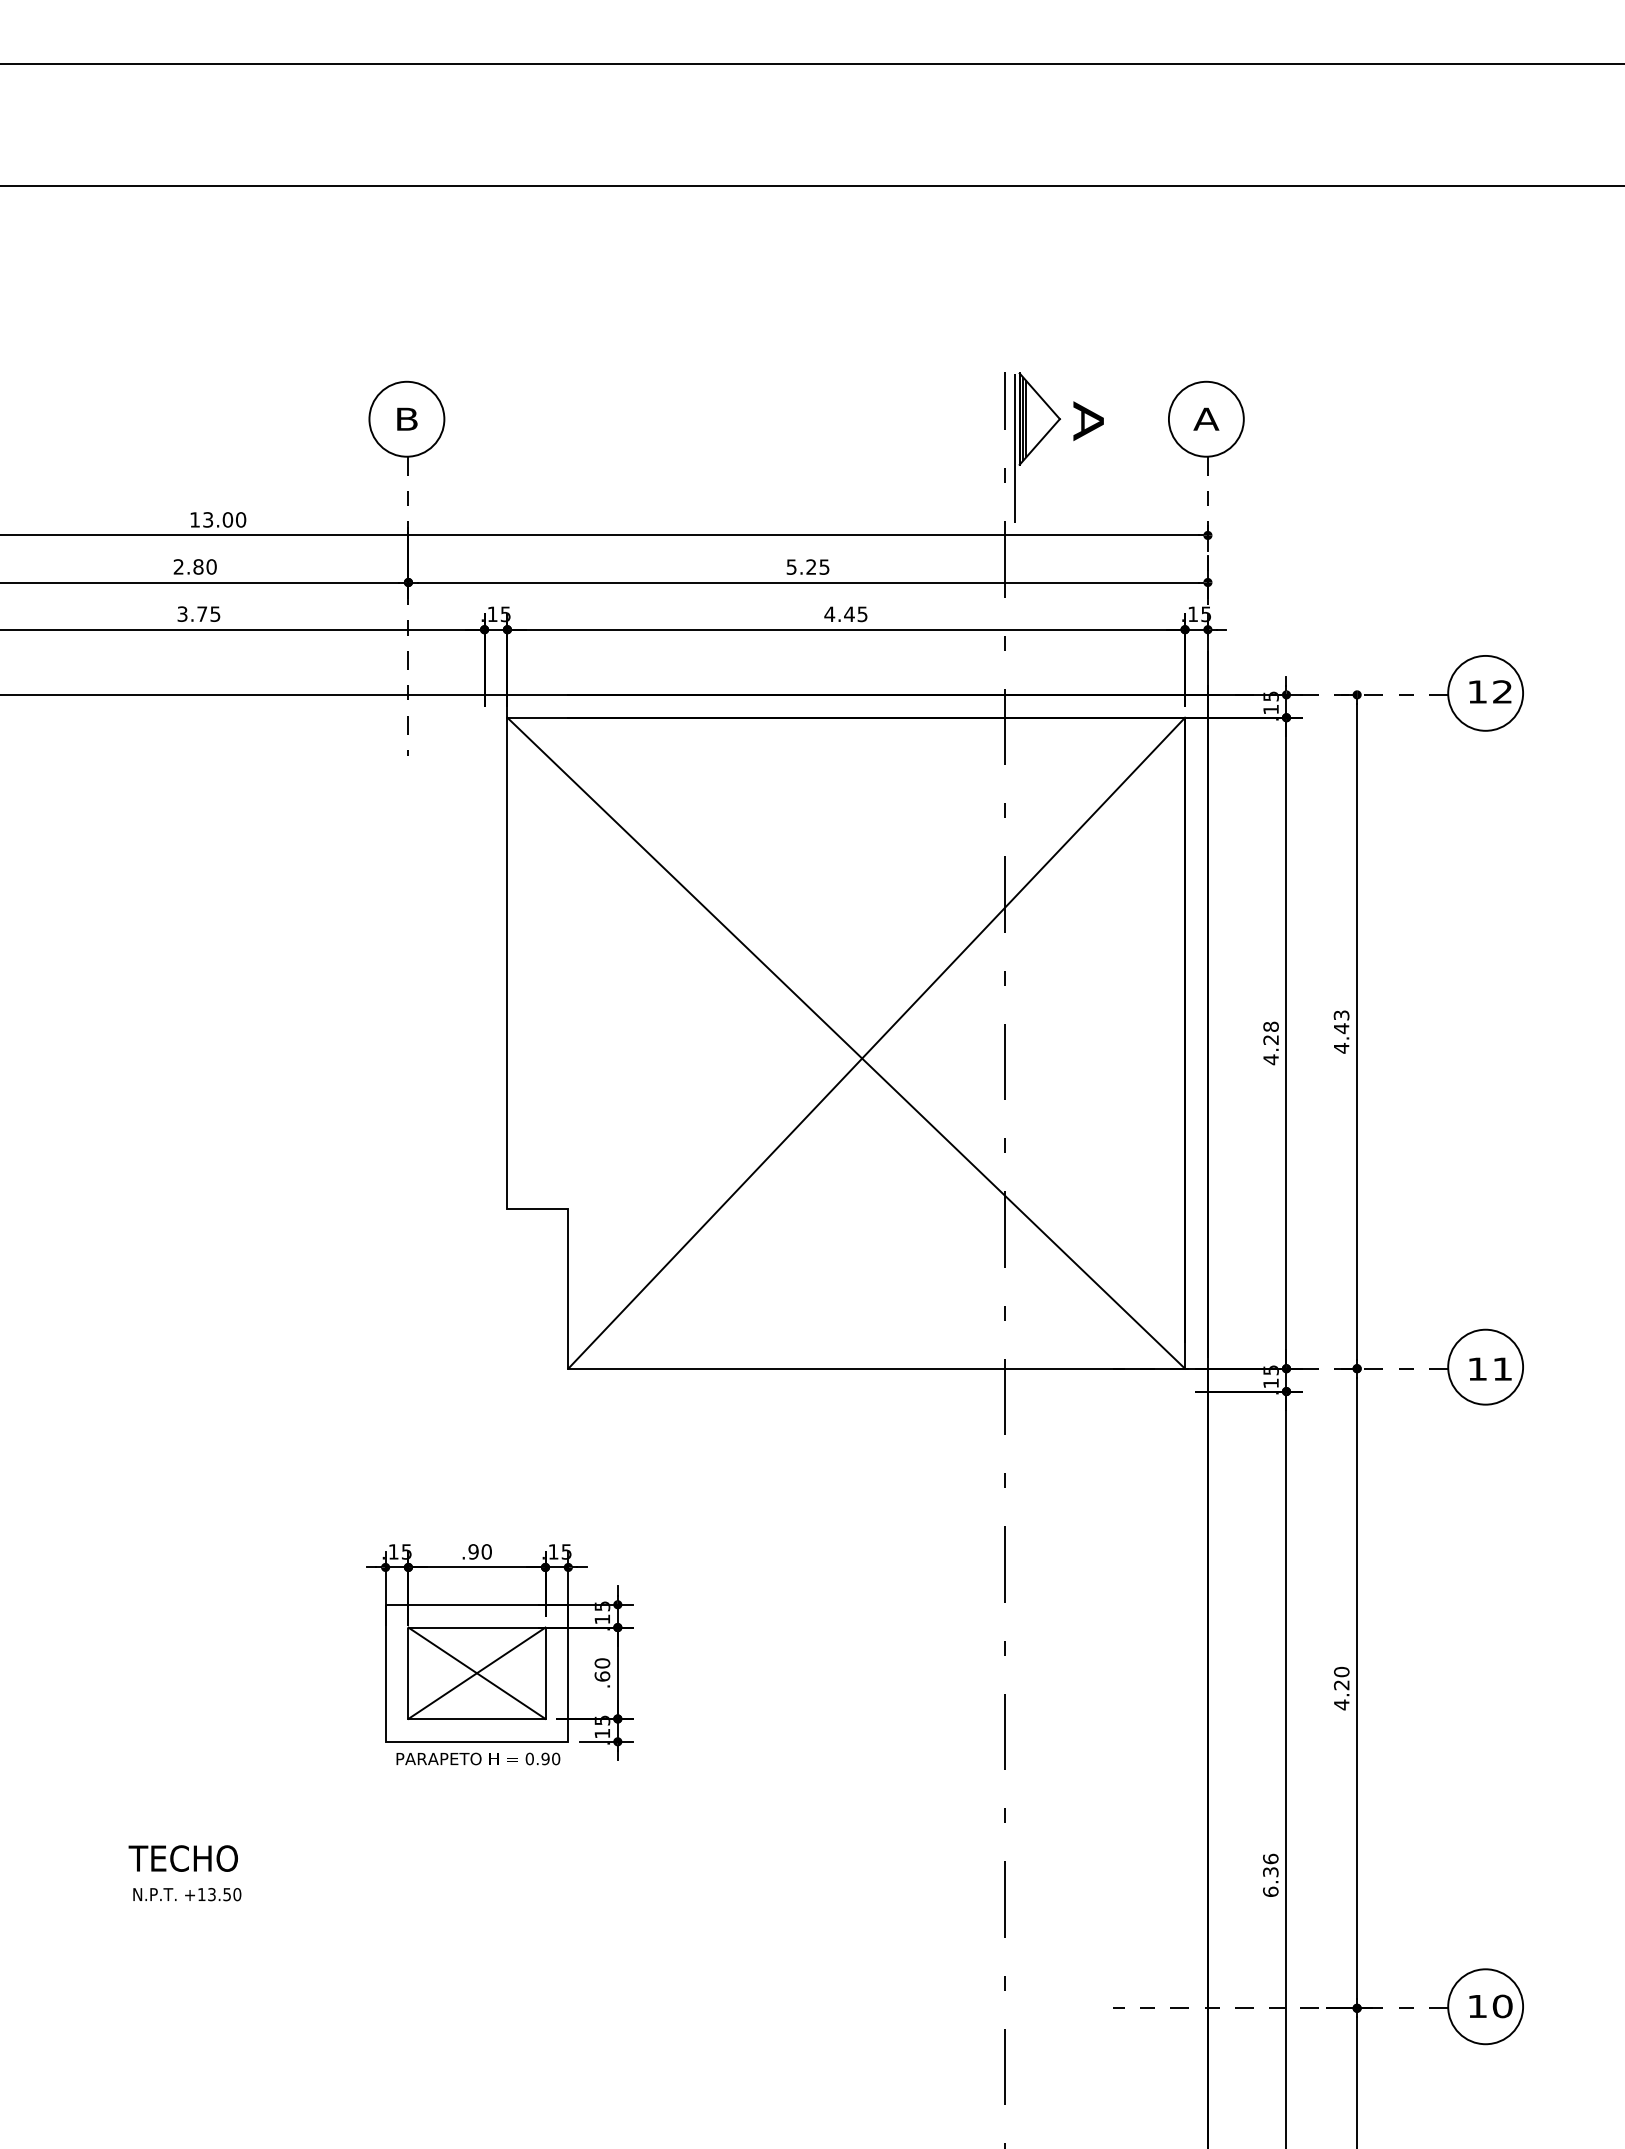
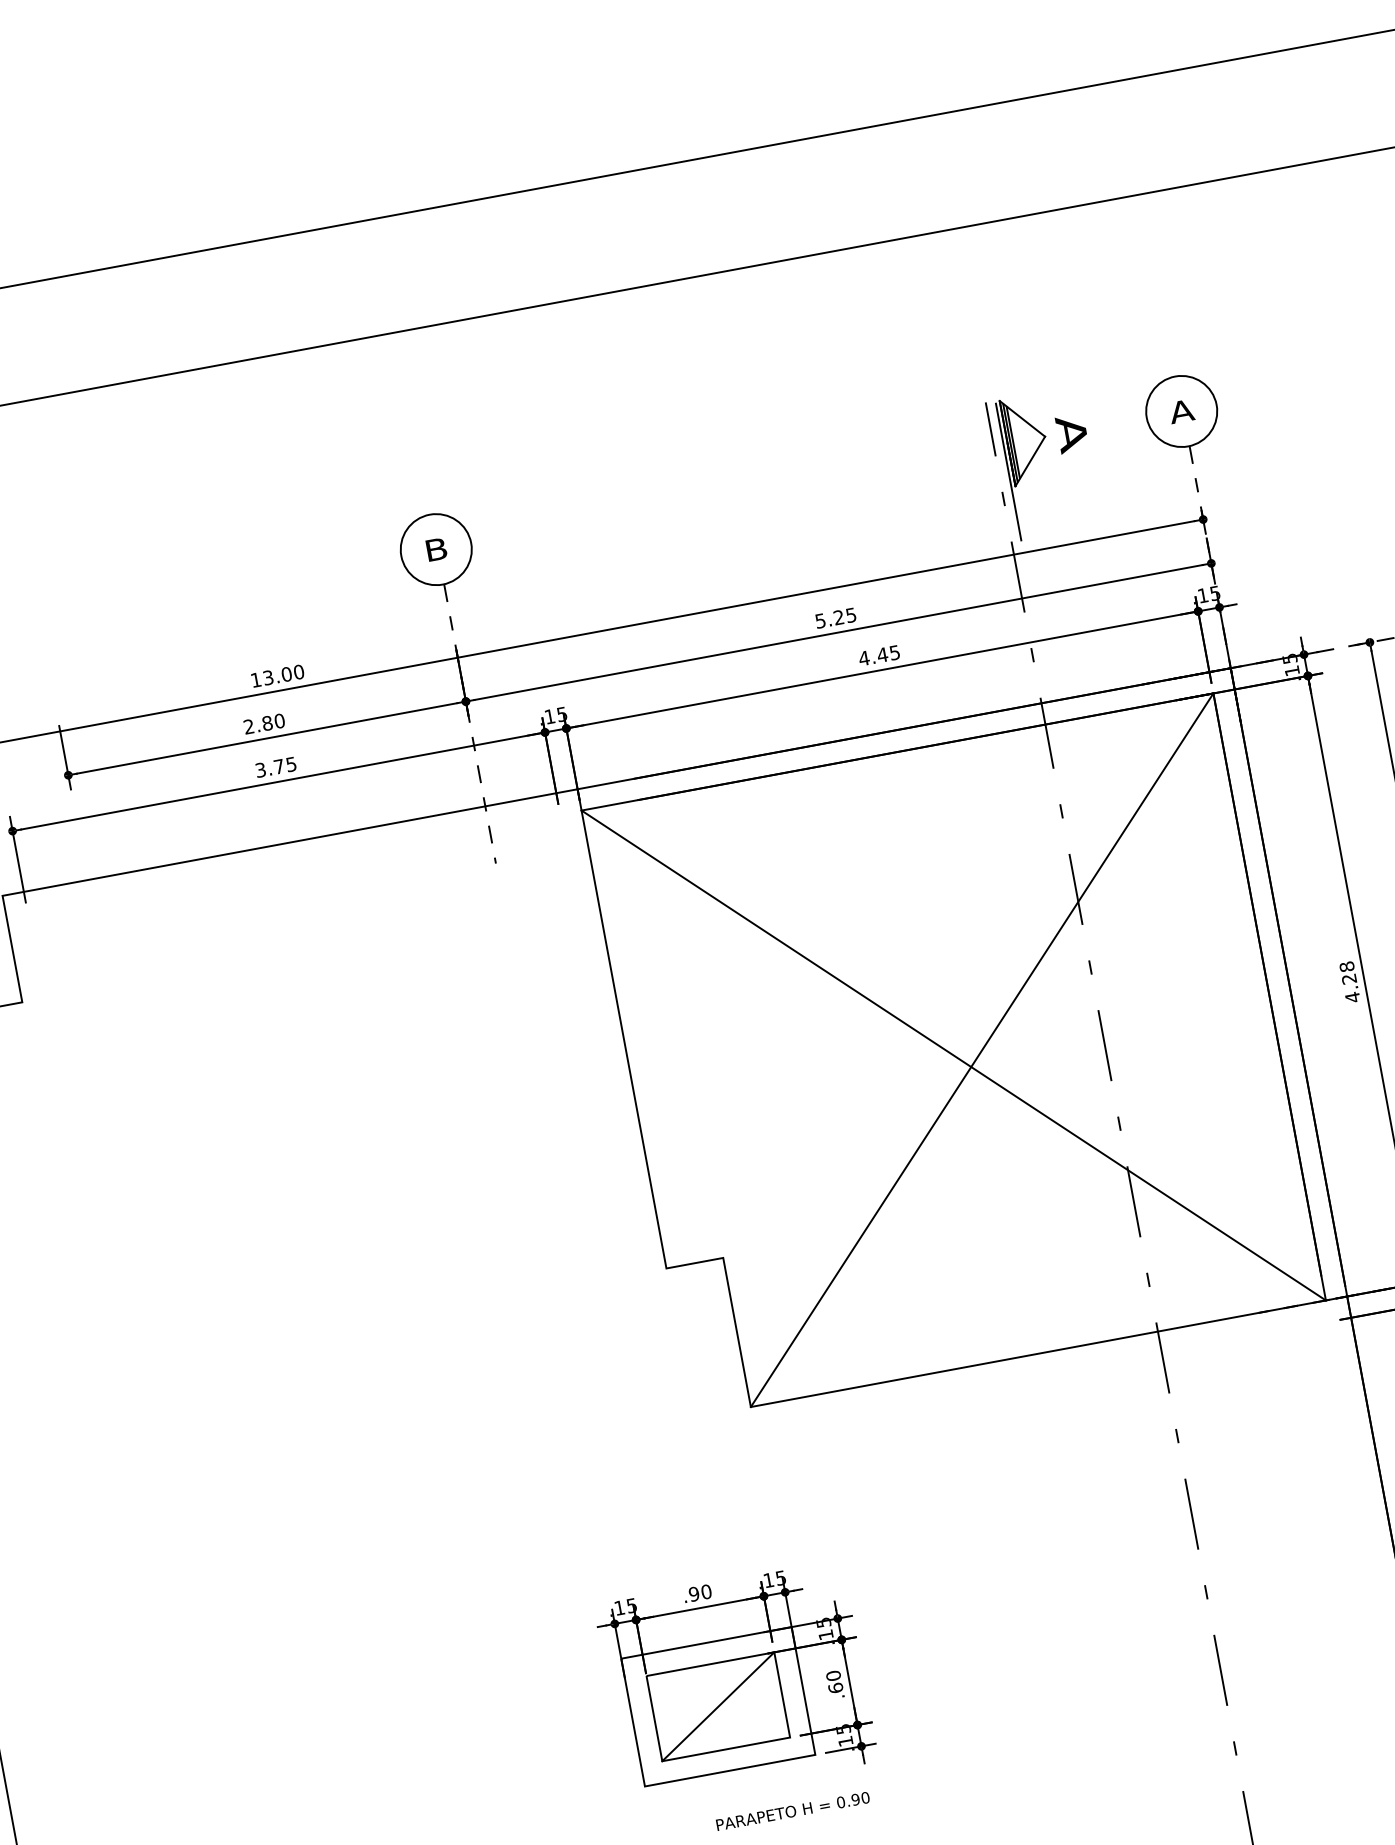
line: (476, 1672) -> (717, 1706), removed
text: (478, 1758) -> (793, 1810), moved

